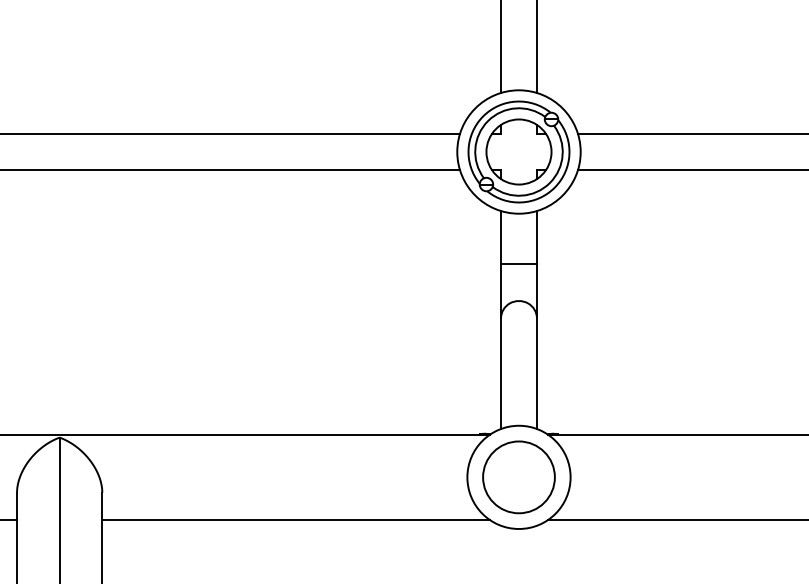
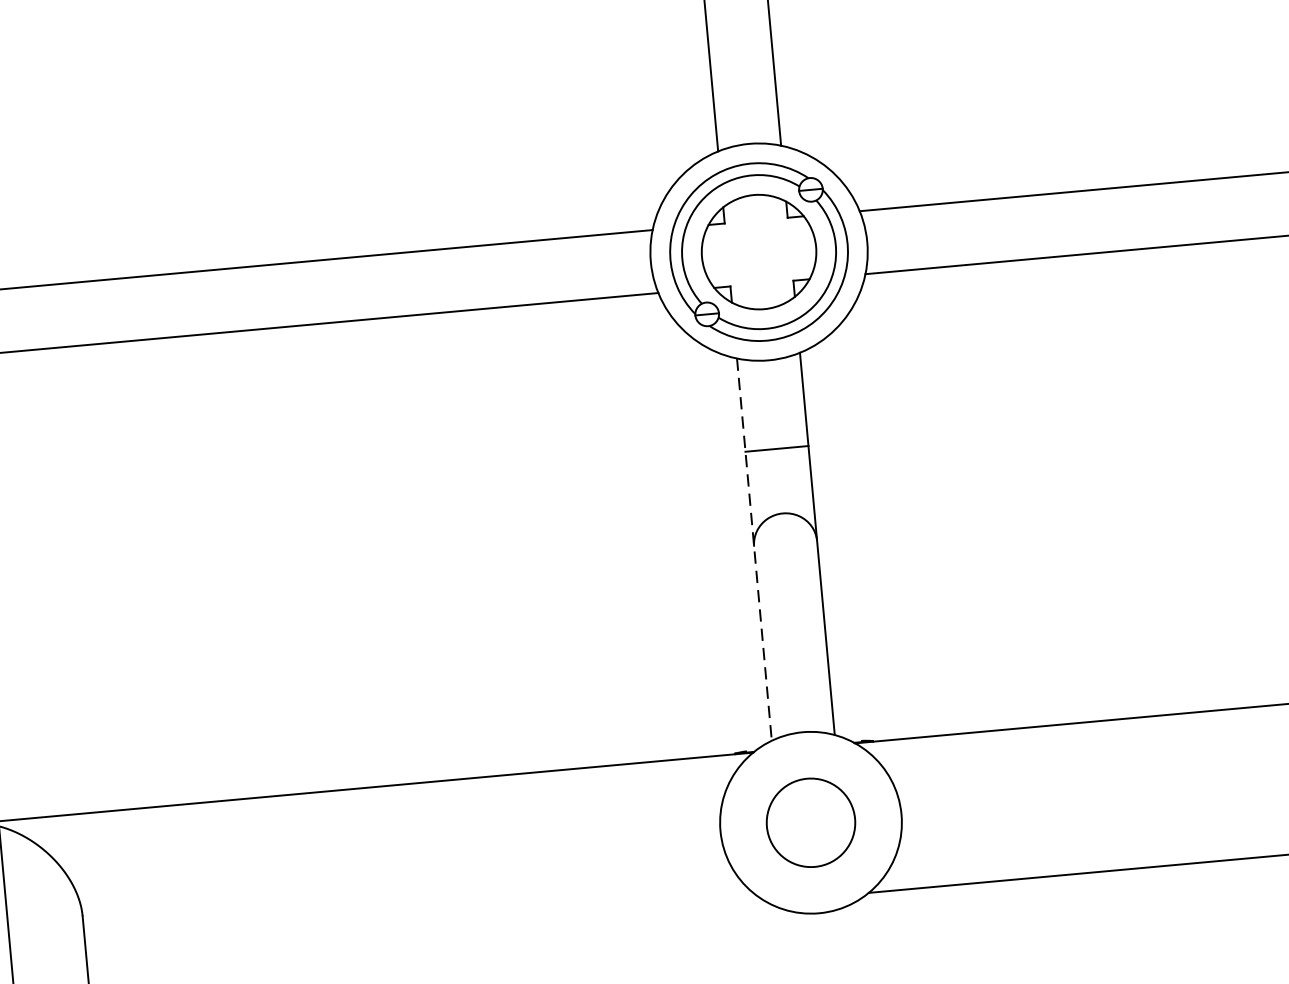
line: (501, 320) -> (755, 550), solid -> dashed
circle: (518, 477) -> (810, 823), size x0.7
line: (295, 520) -> (425, 934), removed

